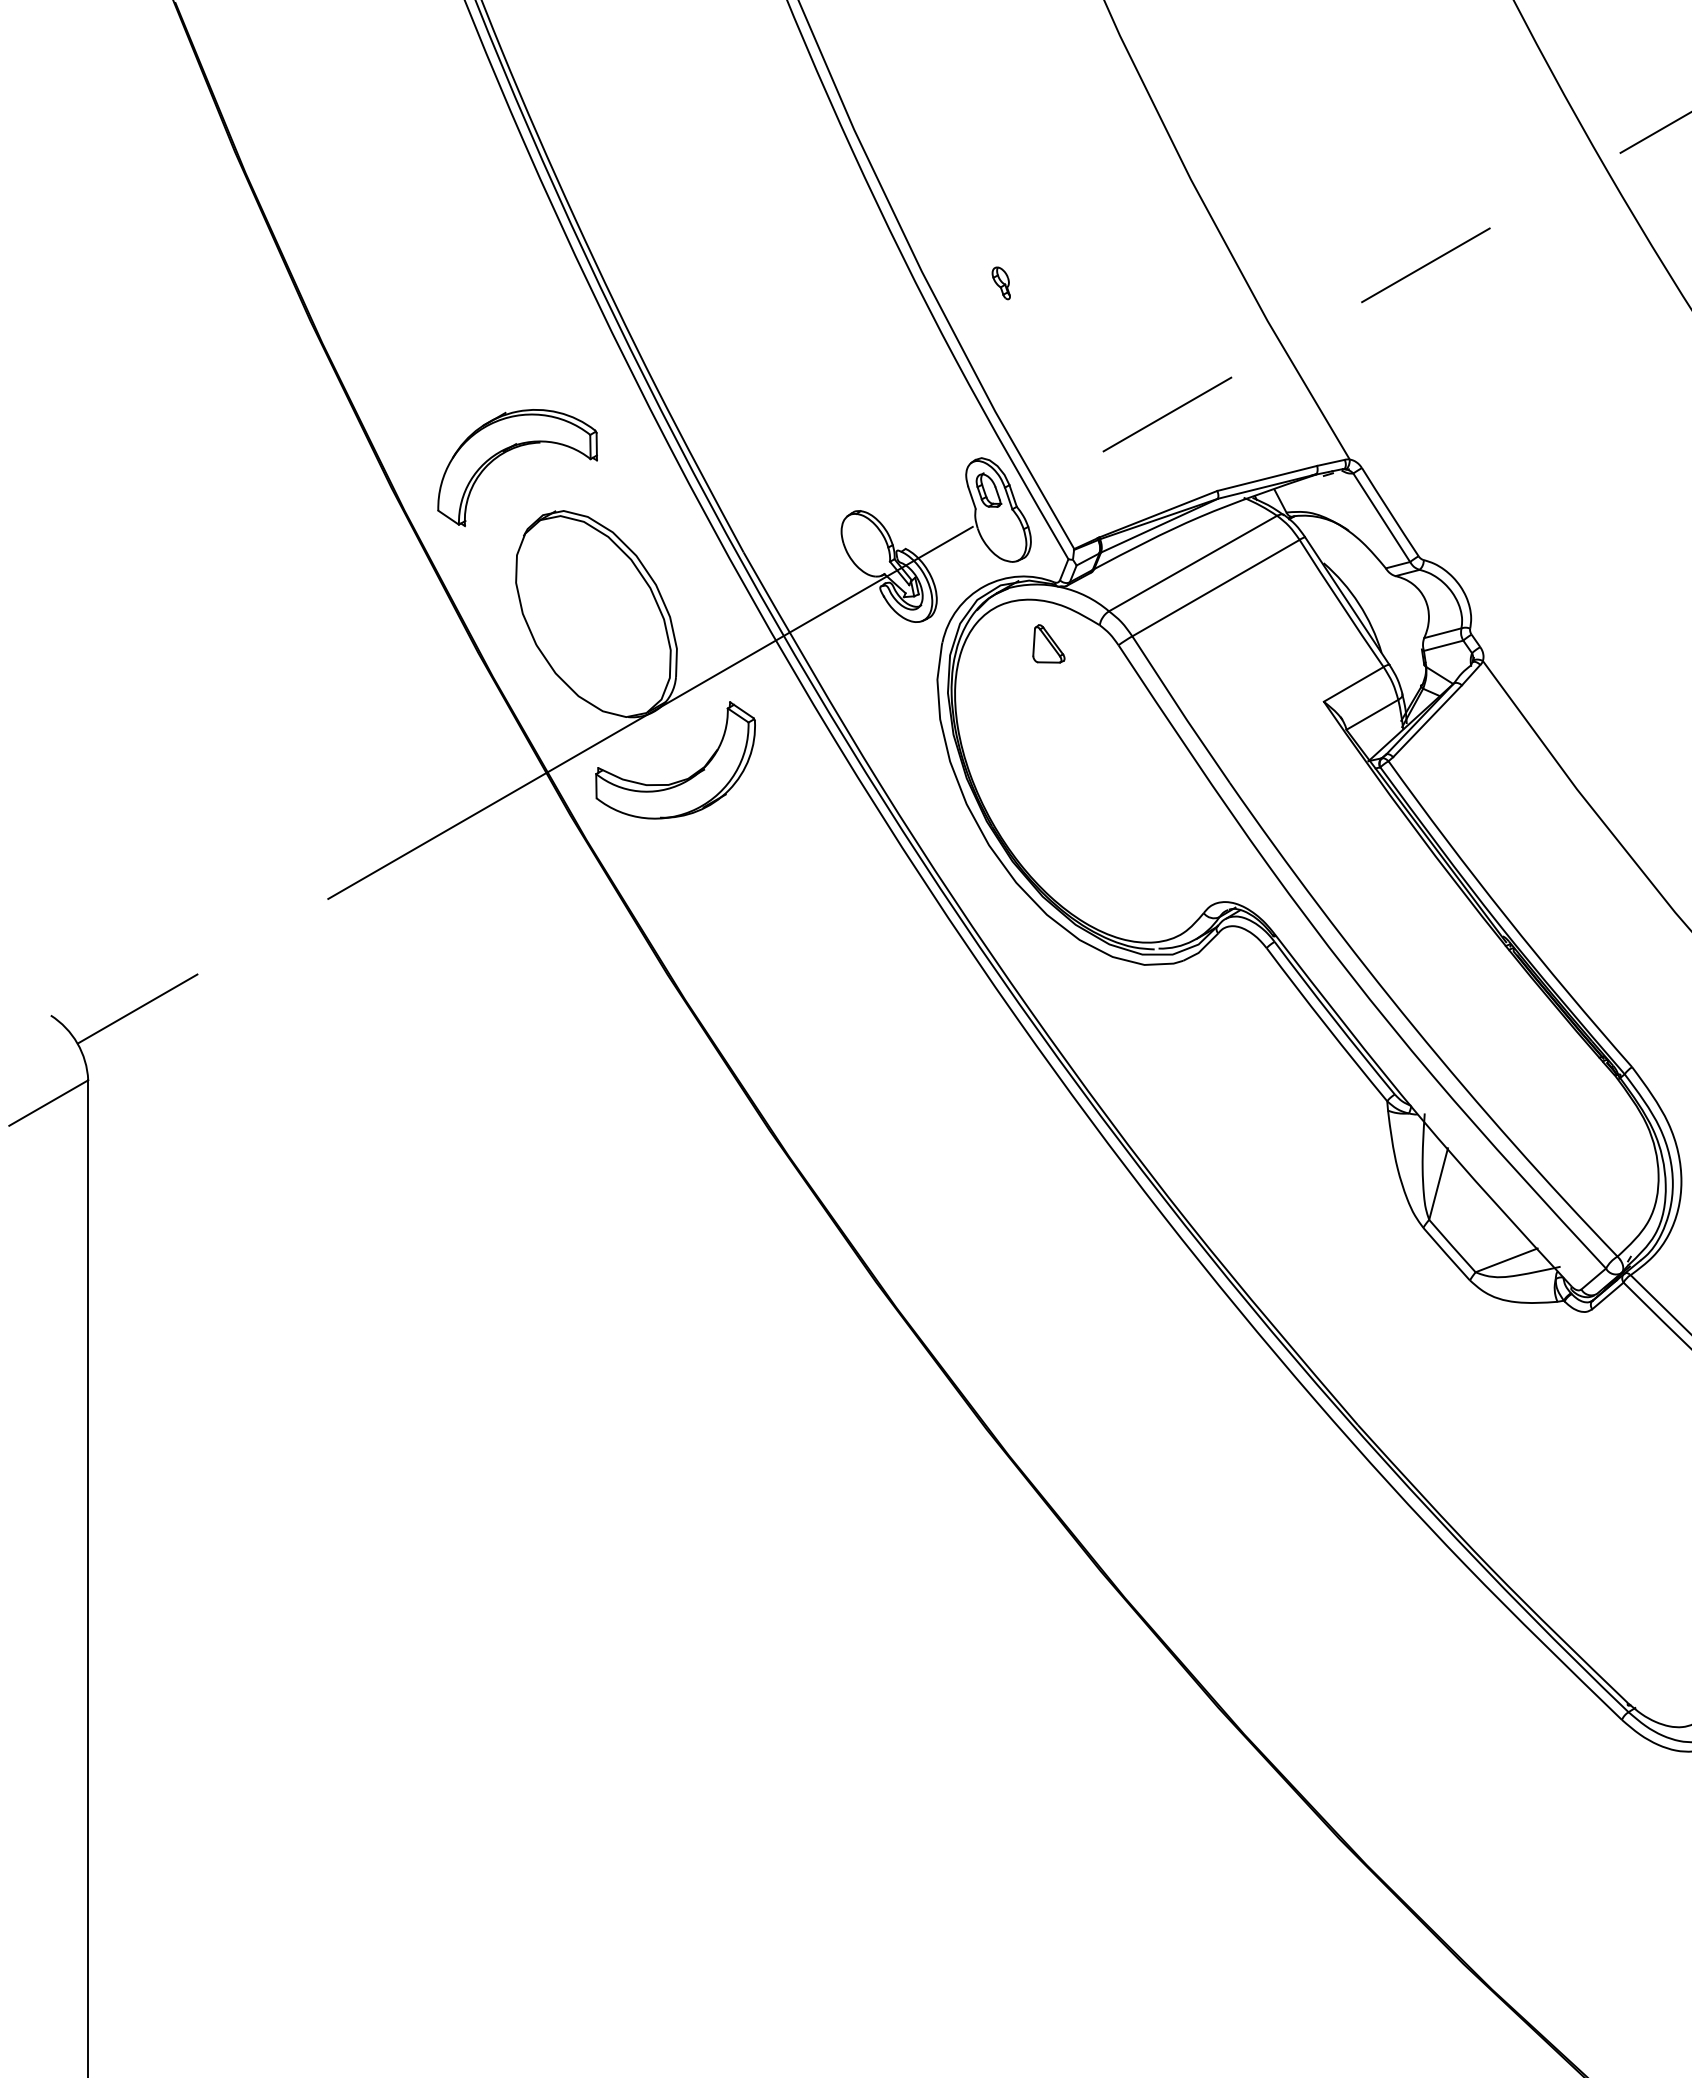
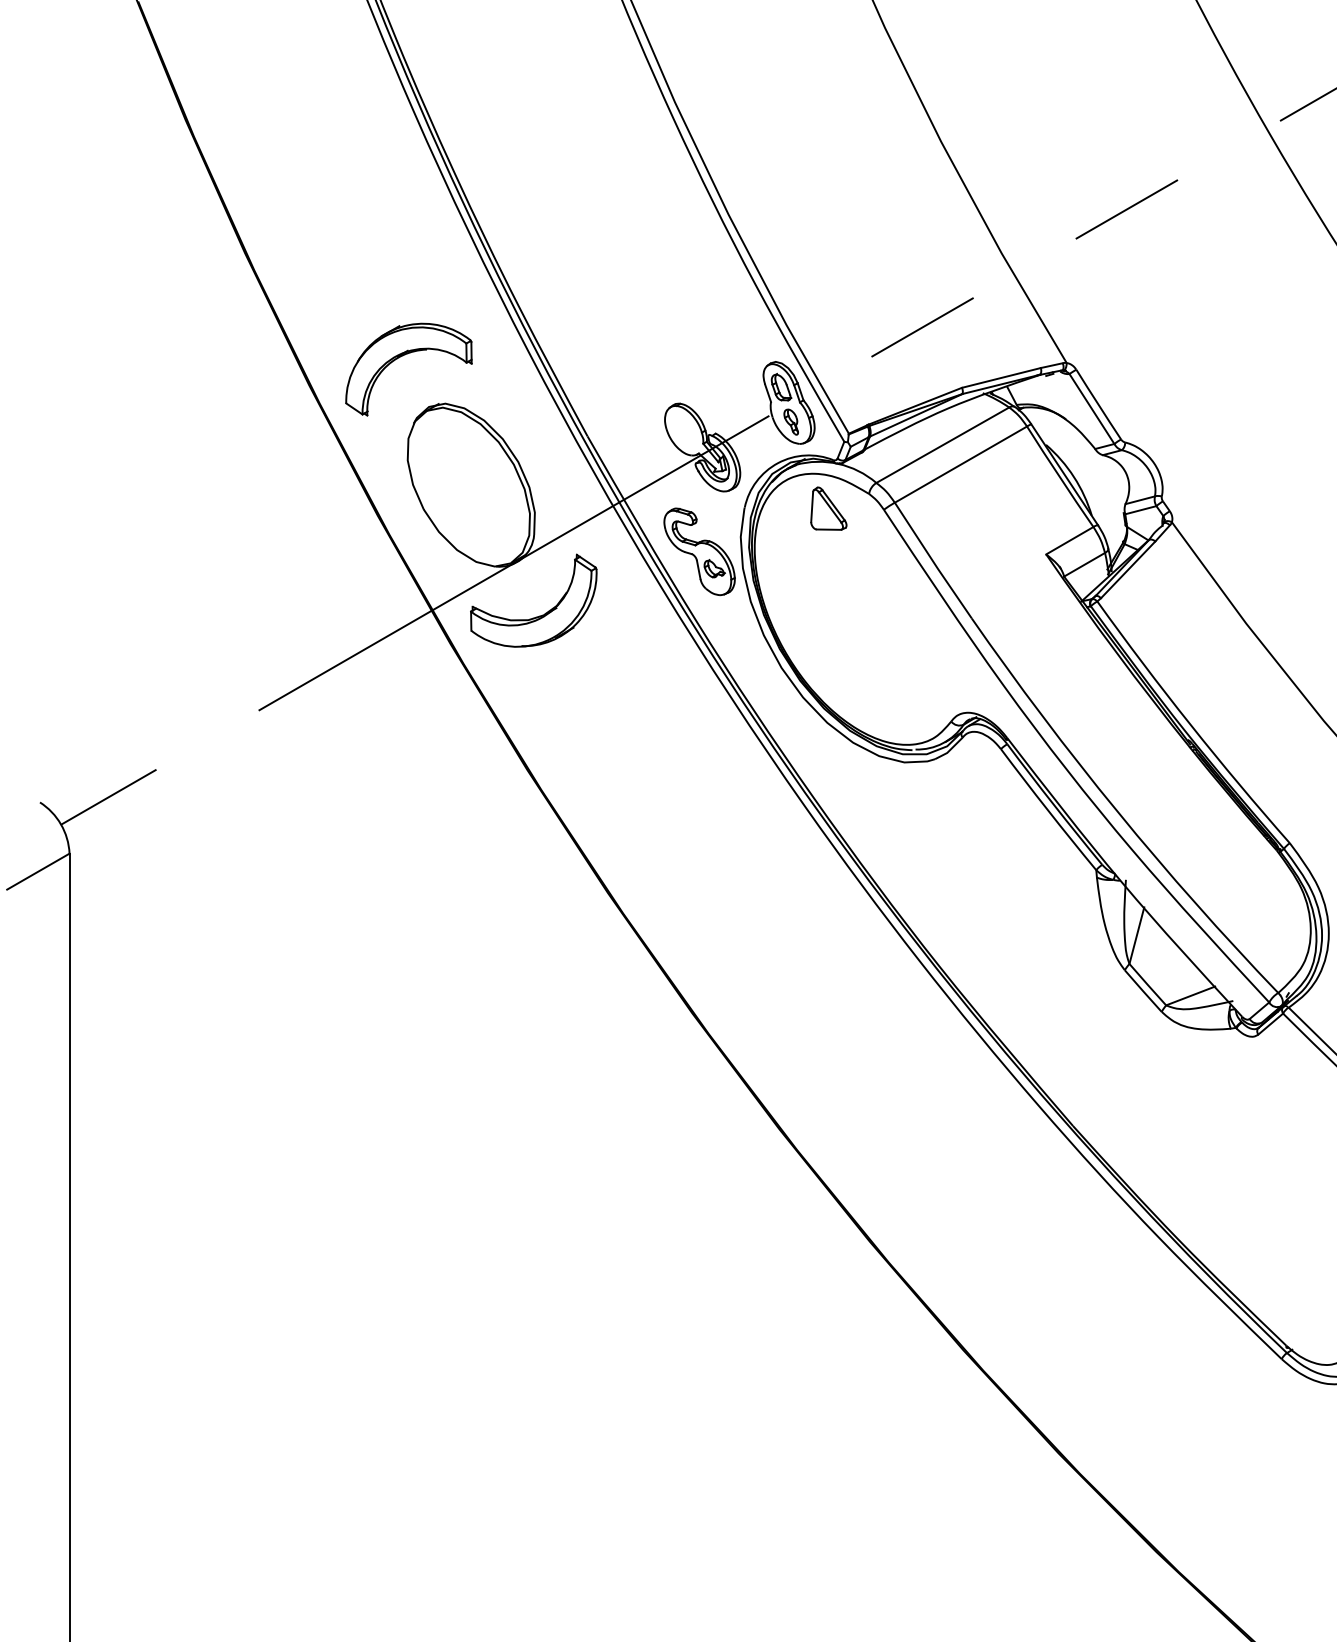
part: (1000, 283) -> (790, 422), moved
part: (1048, 643) -> (828, 508), size x1.43
part: (884, 698) -> (698, 551), added

